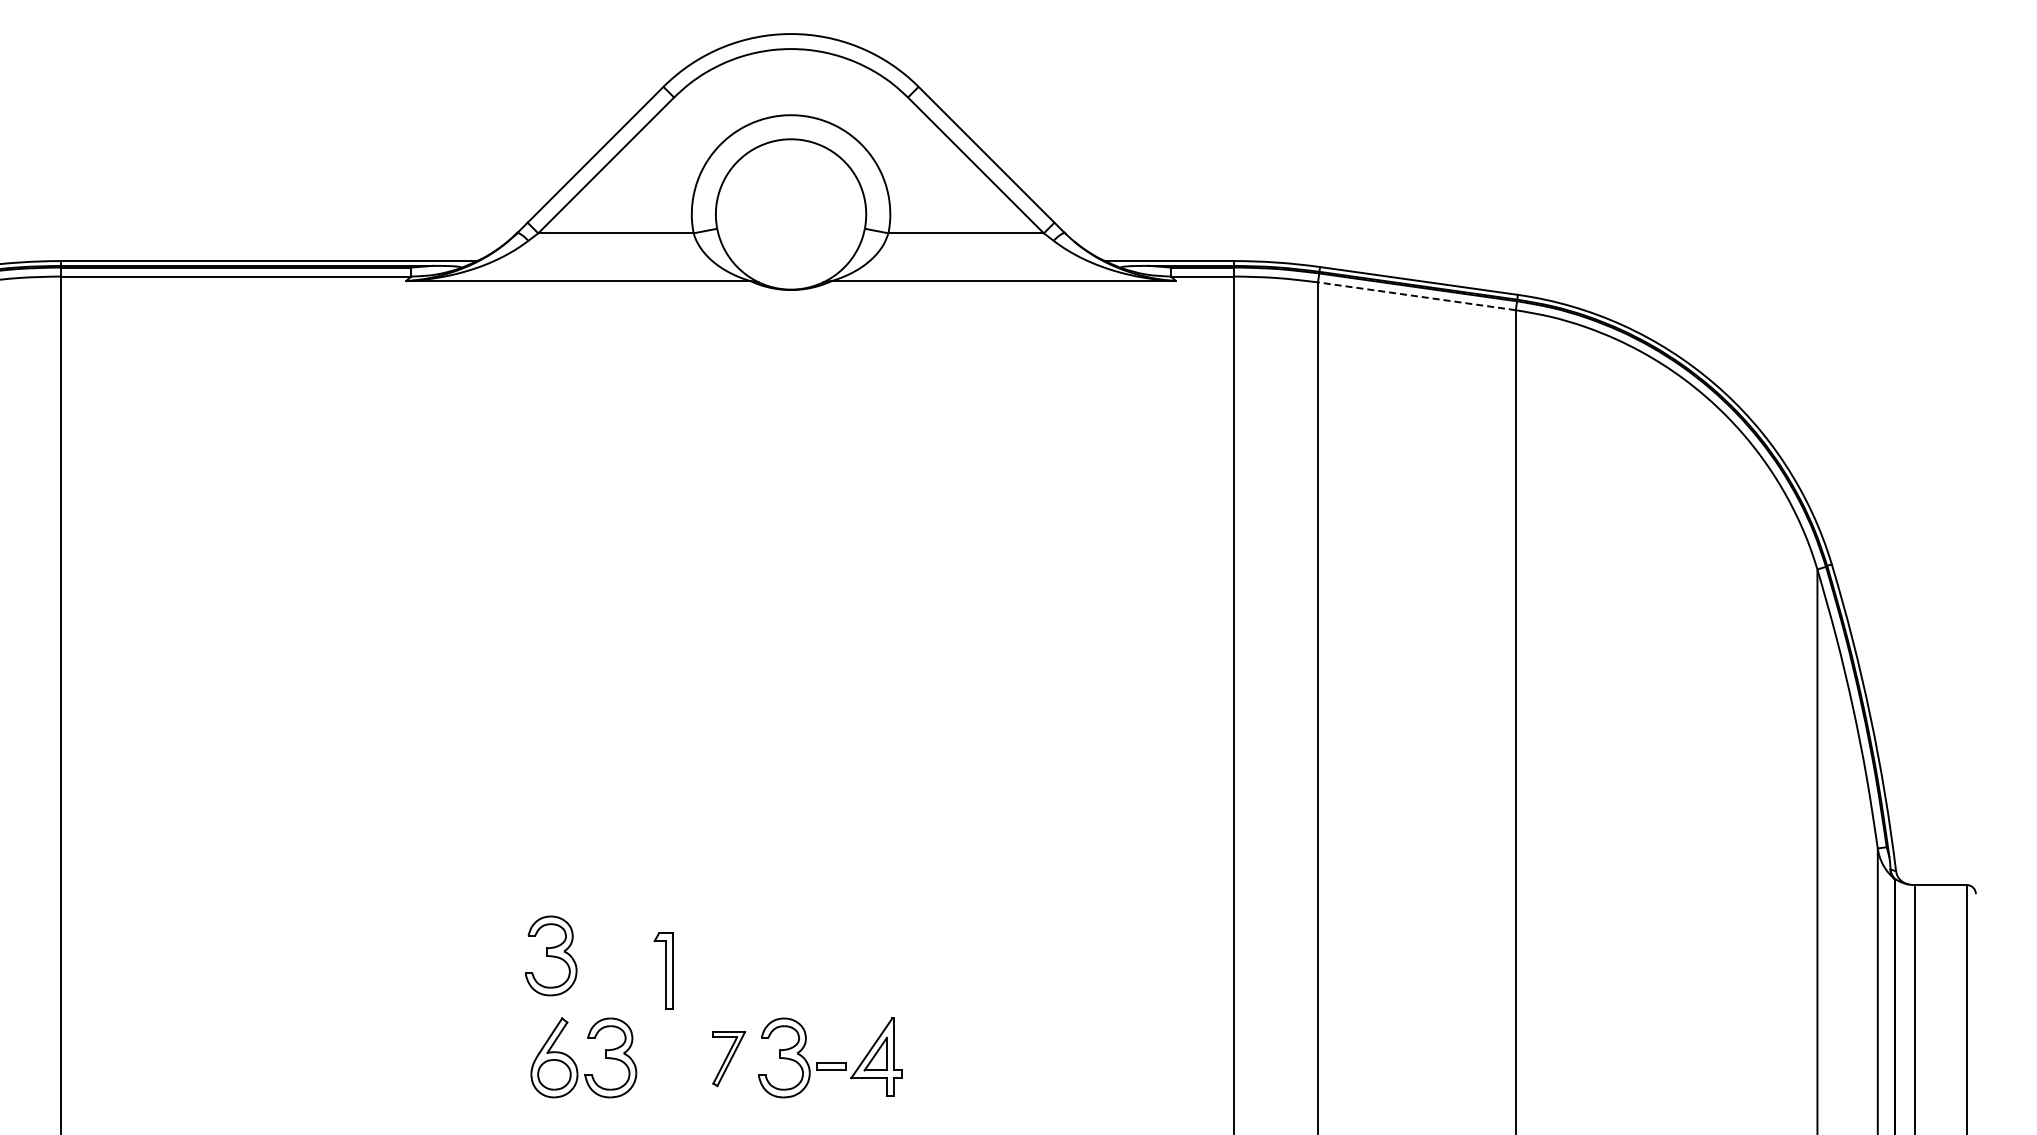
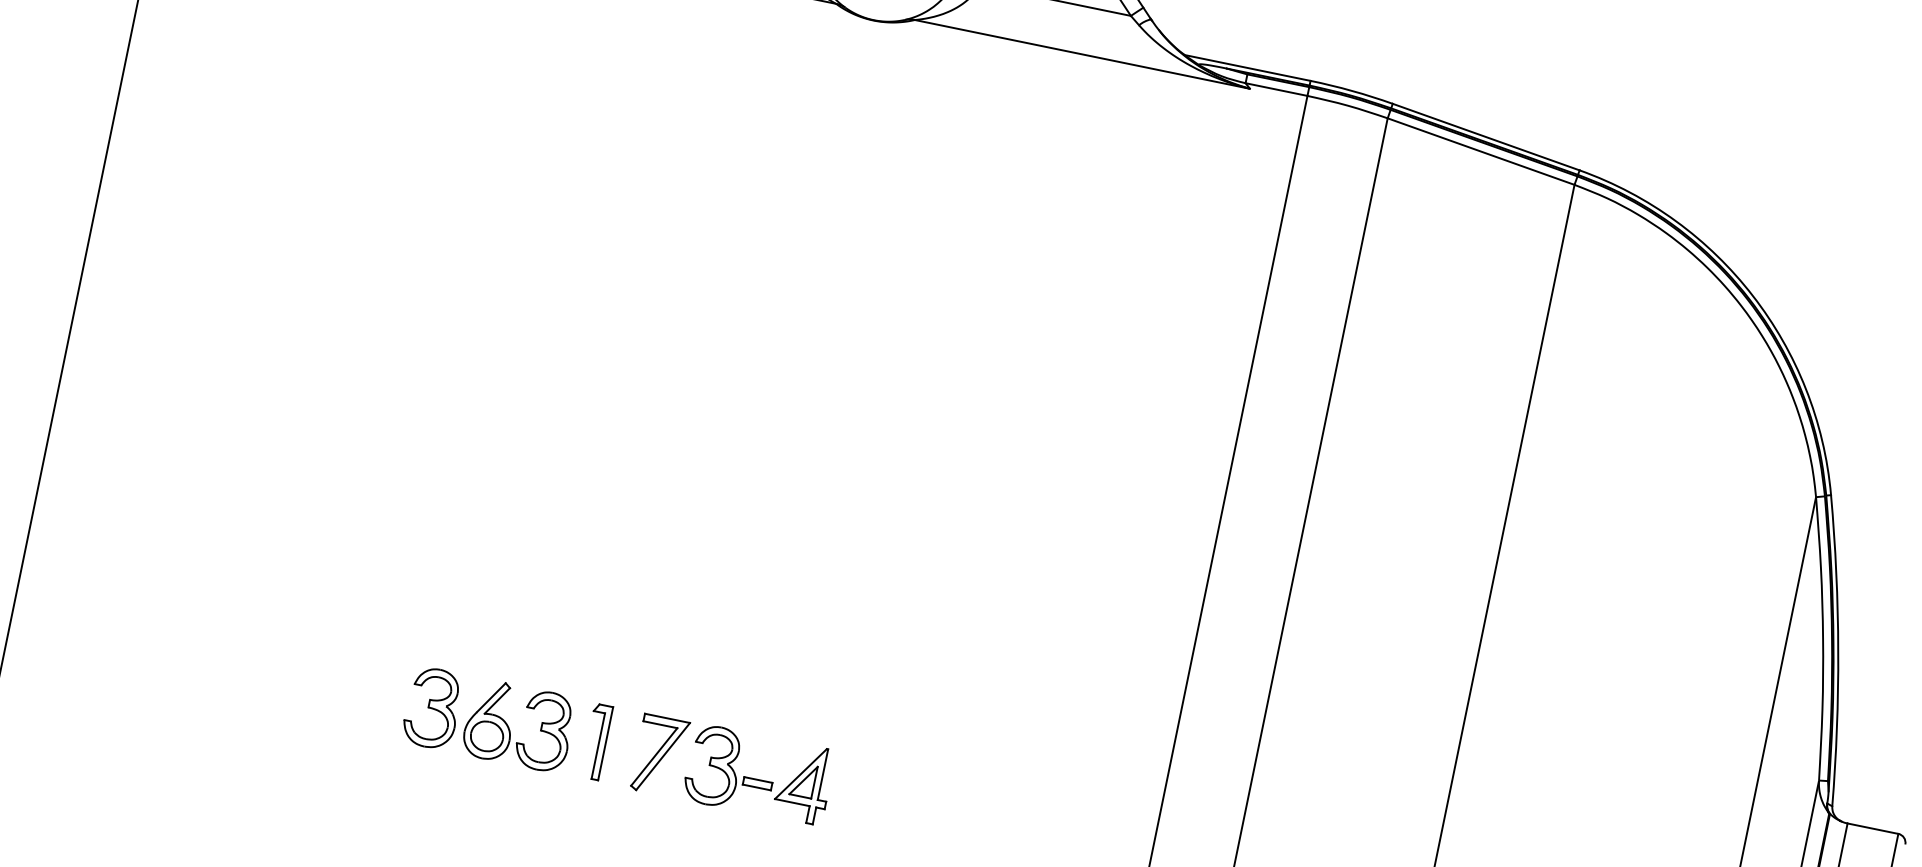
line: (1416, 296) -> (1480, 151), dashed -> solid
part: (550, 955) -> (432, 707), moved
part: (663, 970) -> (596, 741), moved
part: (728, 1058) -> (659, 755), size x1.43

